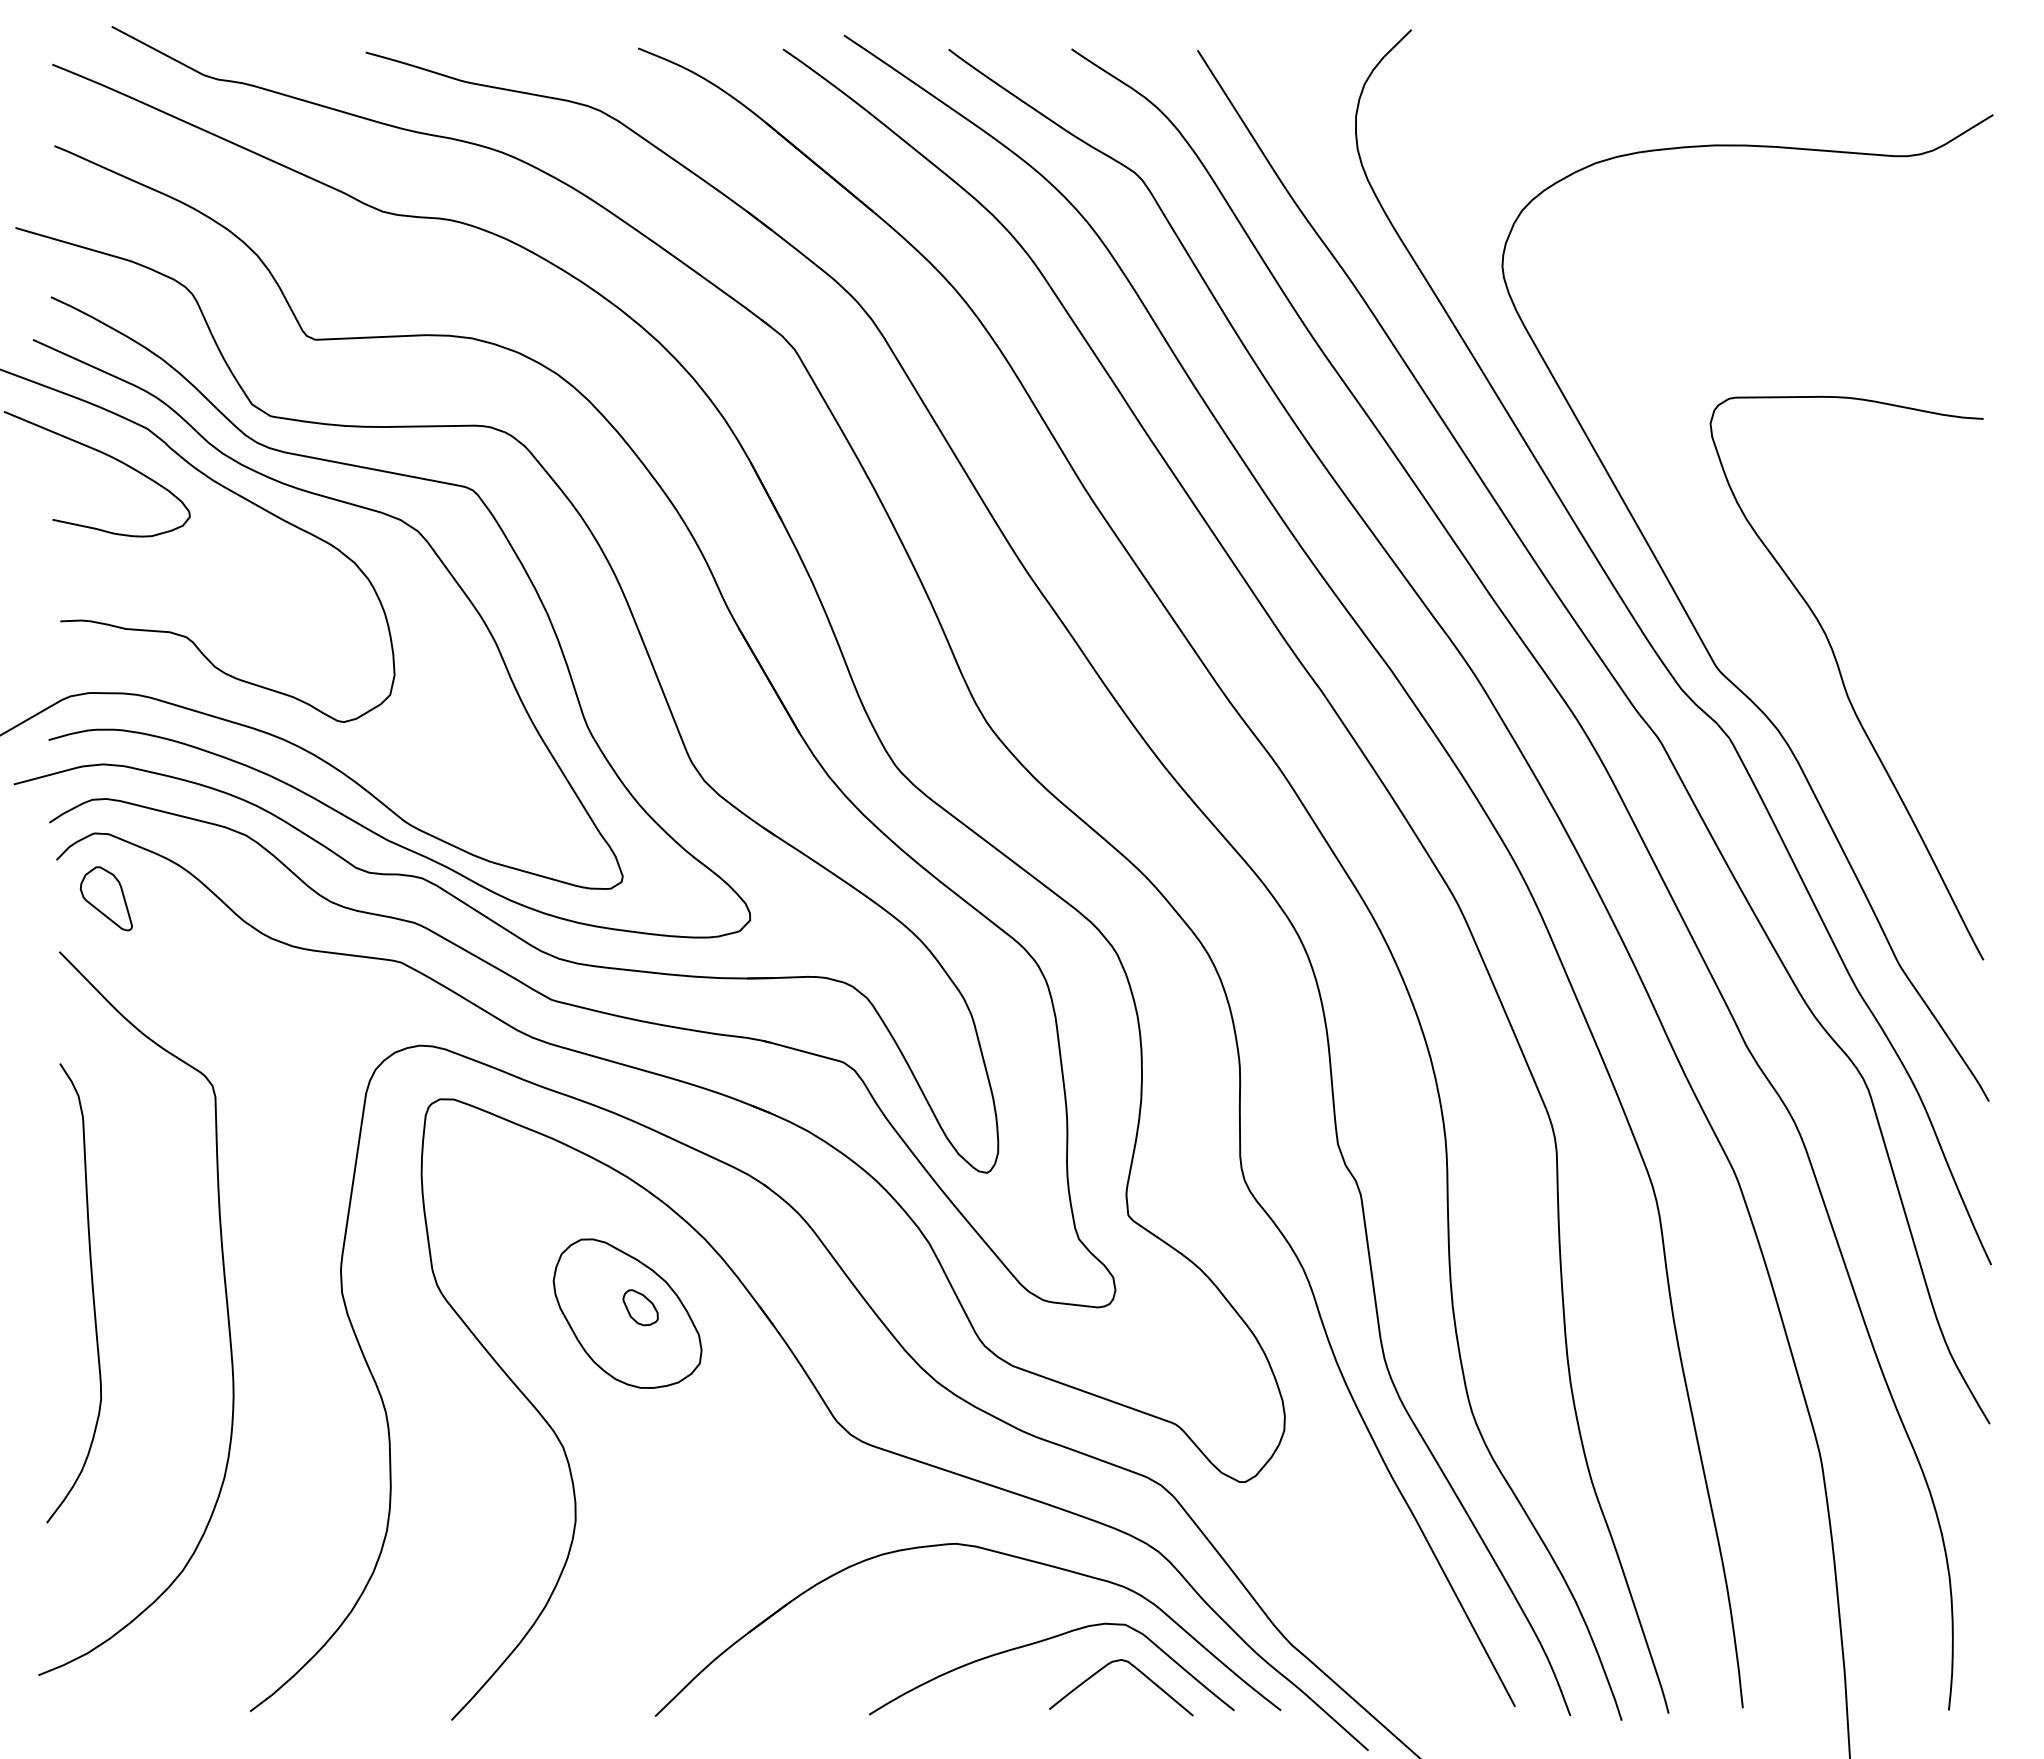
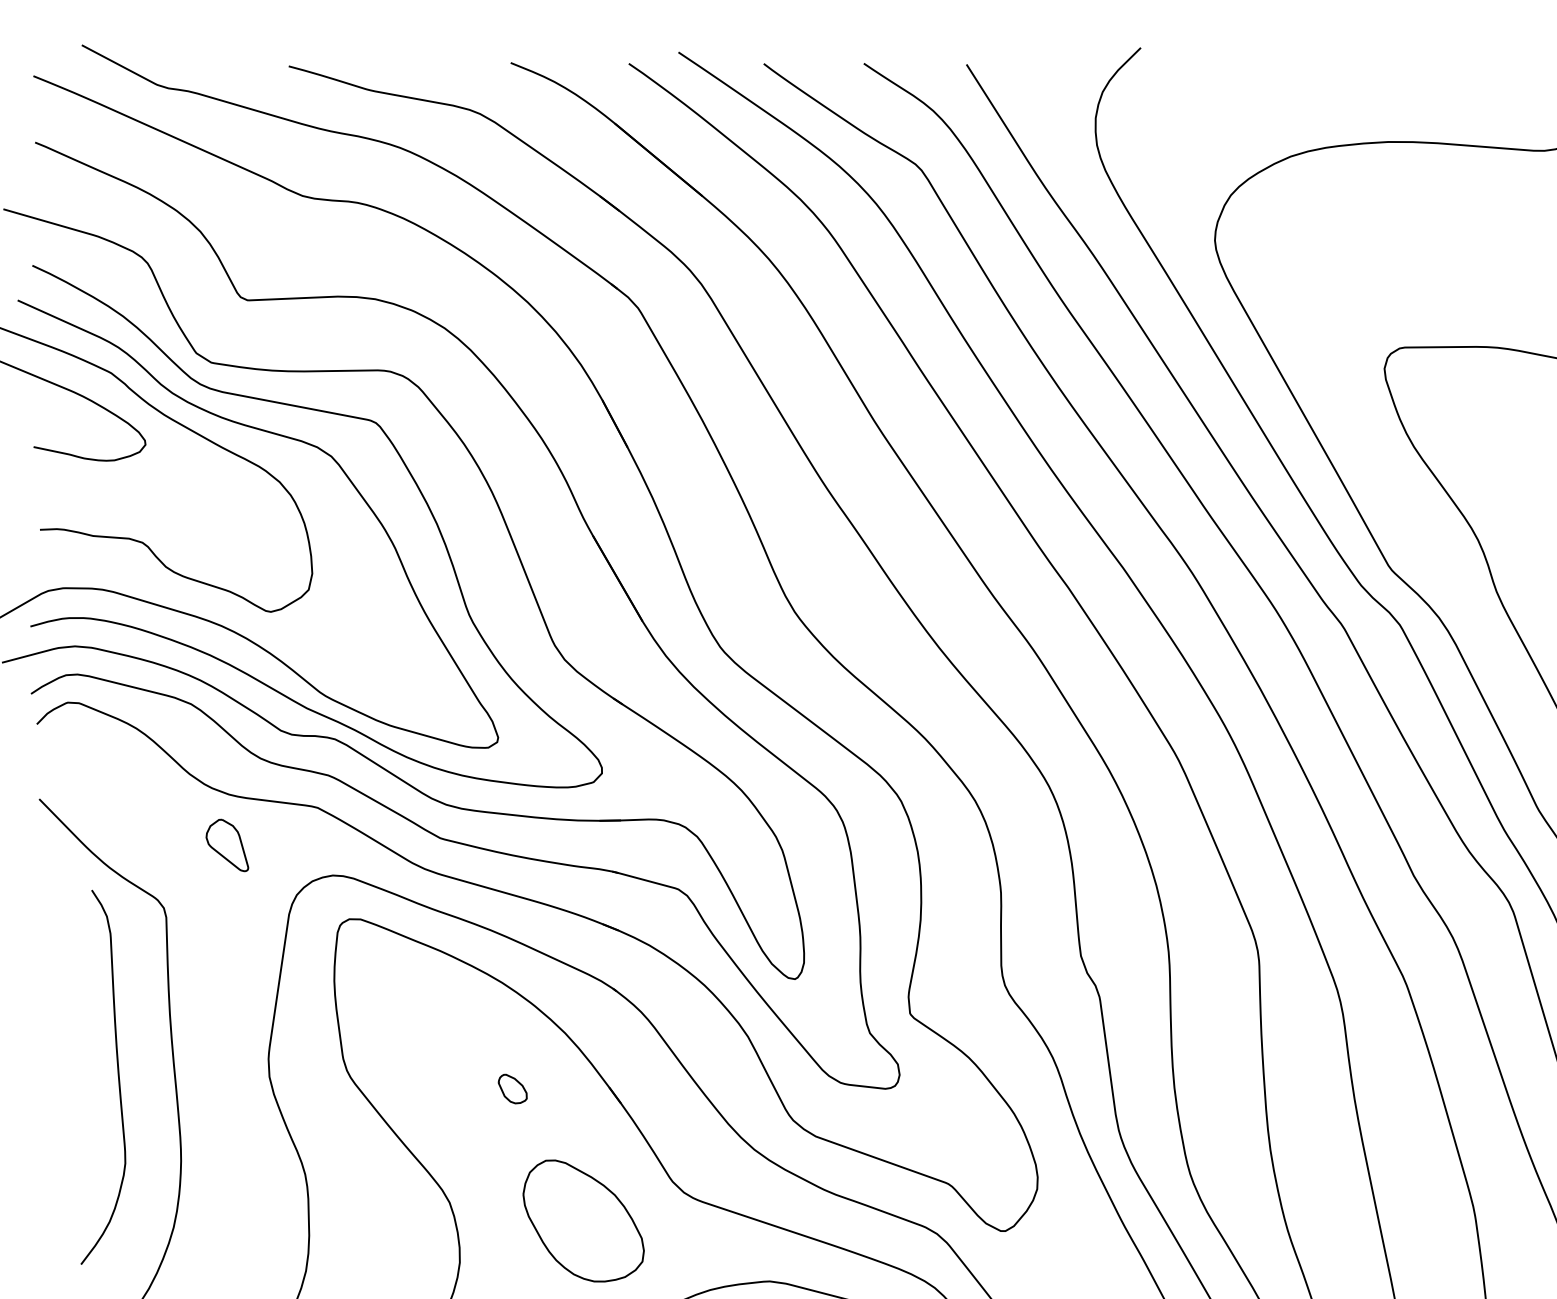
part: (105, 898) -> (226, 845), moved
curve: (92, 1293) -> (118, 1077), moved
part: (627, 1313) -> (583, 1220), moved

